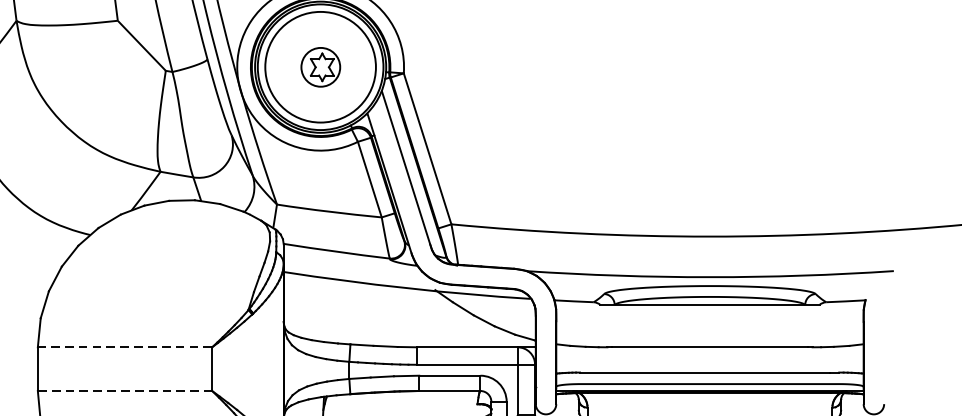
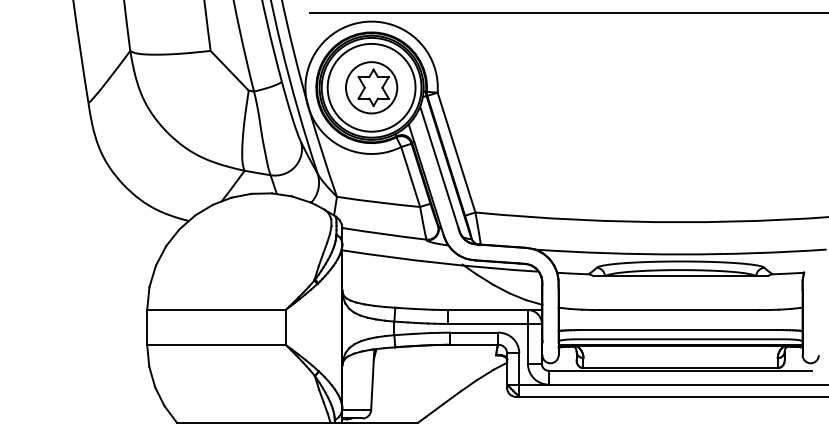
part: (320, 66) -> (371, 87), size x1.67
line: (123, 347) -> (215, 310), dashed -> solid
line: (125, 390) -> (216, 344), dashed -> solid

